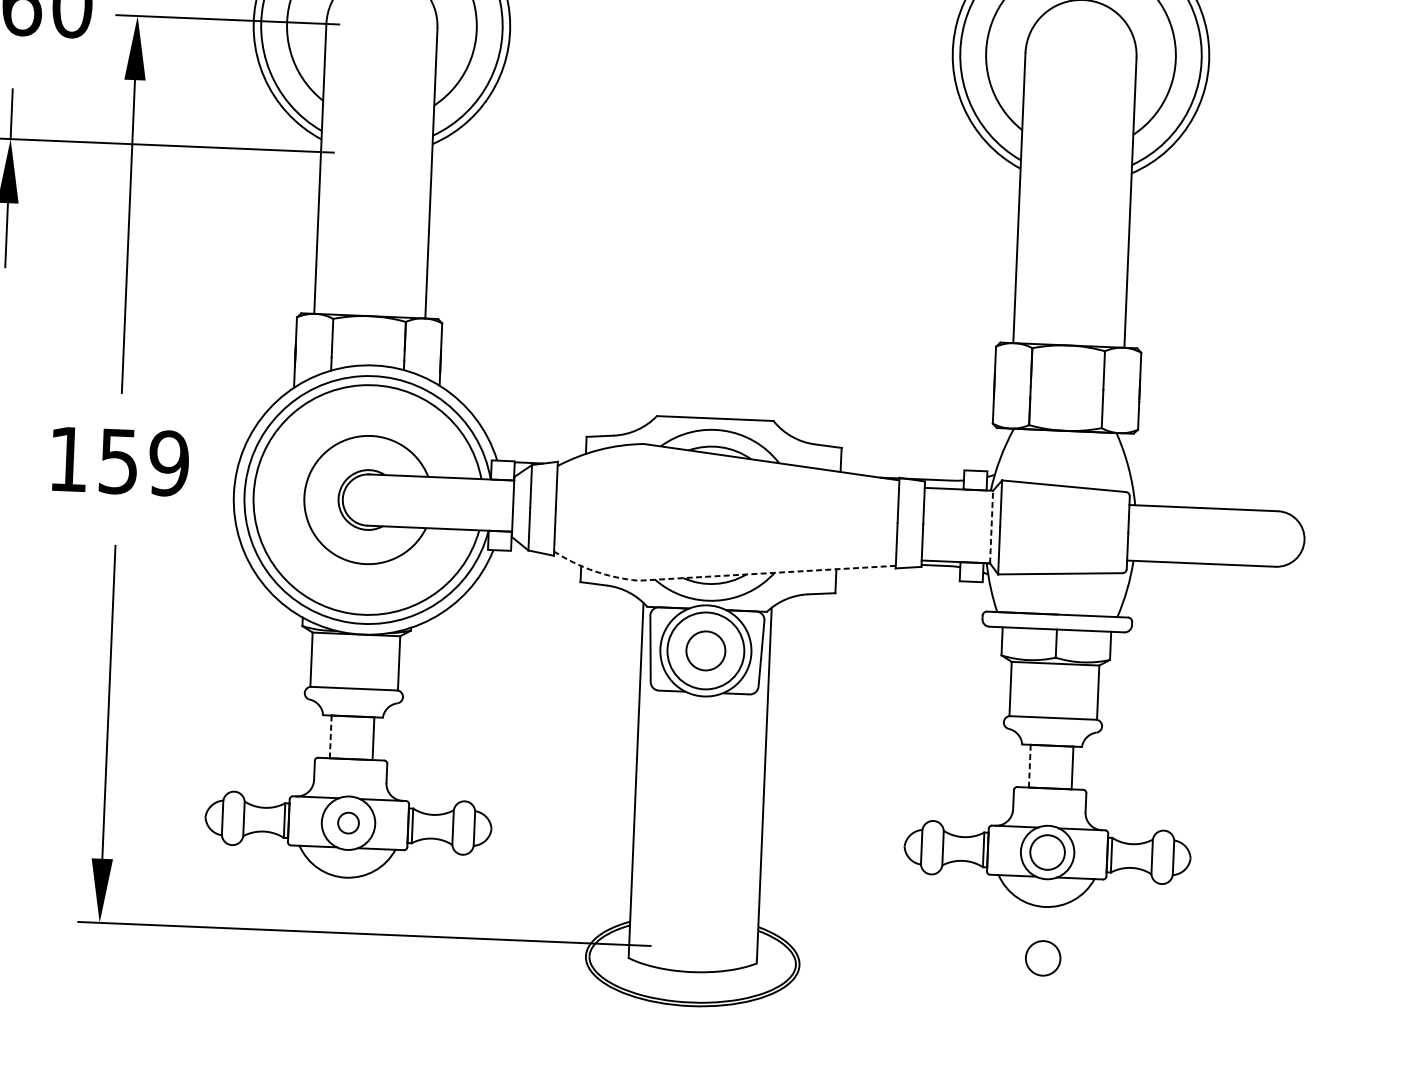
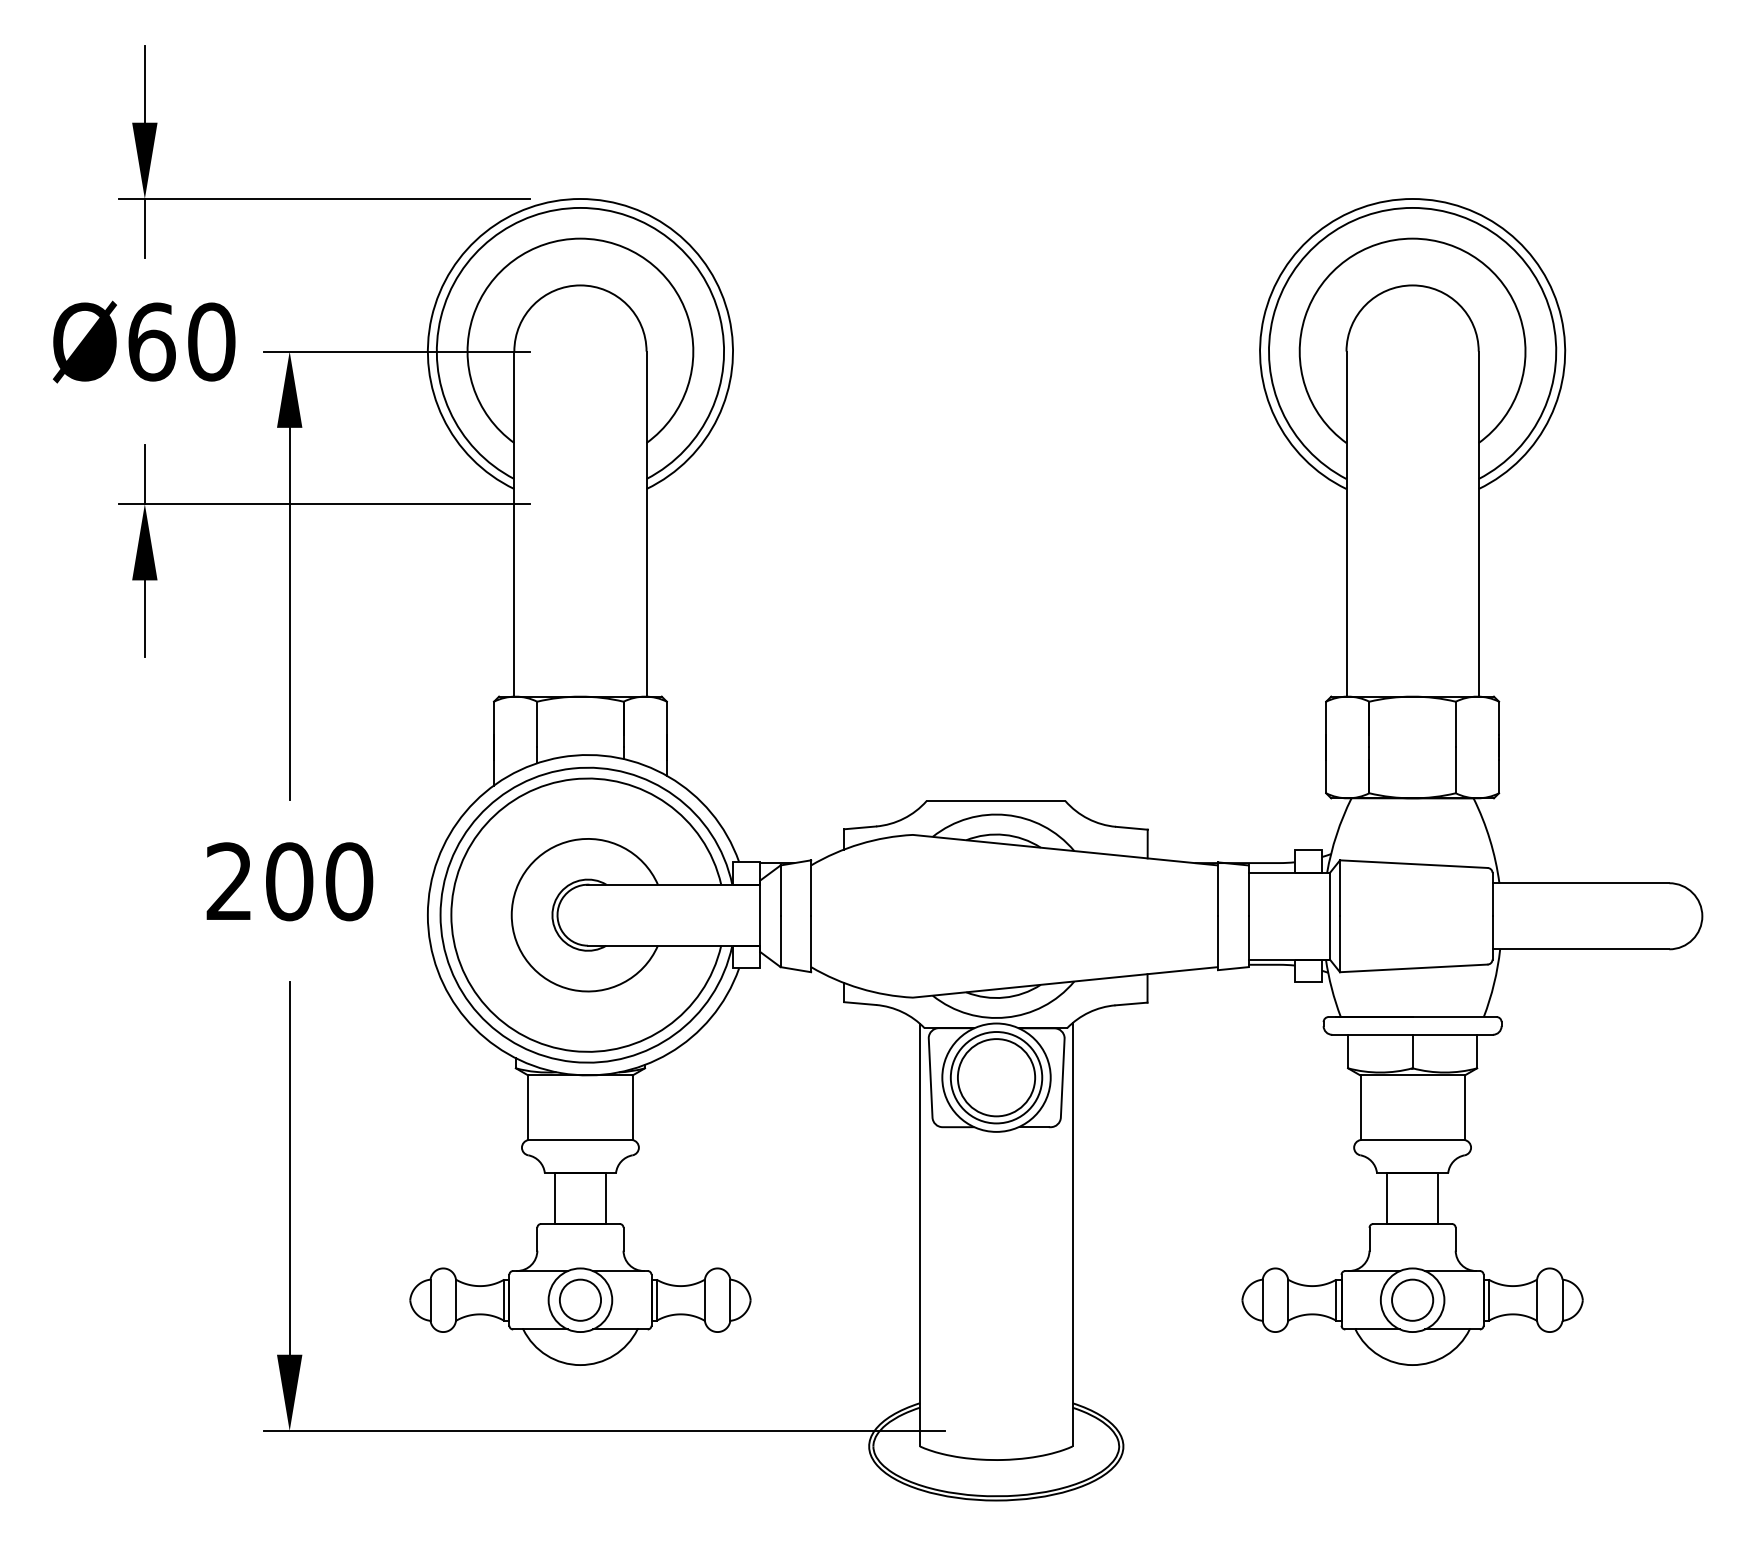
text: (118, 461) -> (289, 881), 159 -> 200
line: (991, 526) -> (1329, 915), dashed -> solid
line: (716, 576) -> (1005, 988), dashed -> solid
circle: (705, 650) -> (996, 1077), size x1.67
line: (331, 737) -> (555, 1199), dashed -> solid
line: (1030, 767) -> (1387, 1199), dashed -> solid
circle: (348, 822) -> (580, 1299), size x1.67
circle: (1043, 957) -> (1412, 1425), removed

